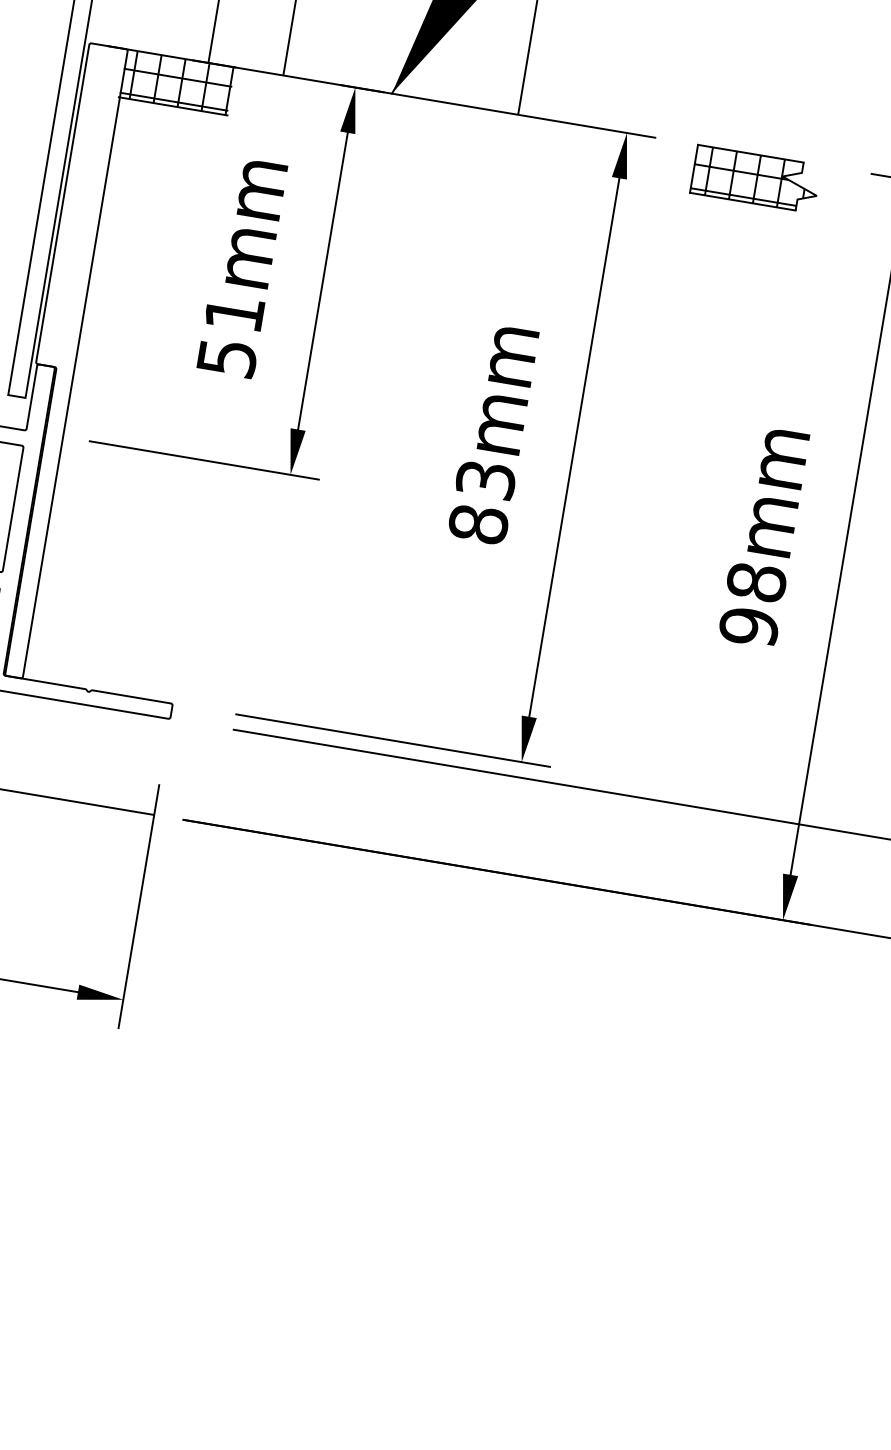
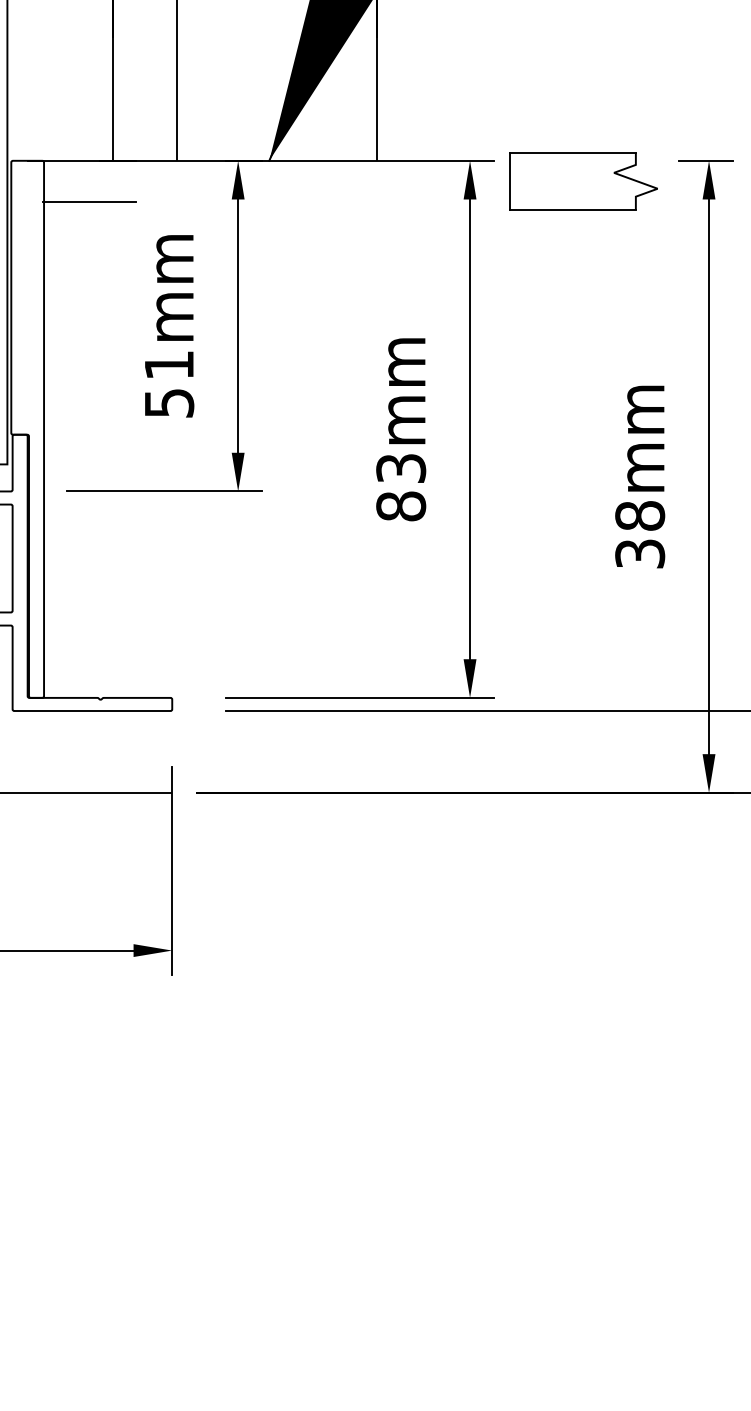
hatch: (177, 81) -> (89, 180), removed
part: (755, 179) -> (583, 181), size x1.4
text: (749, 627) -> (640, 554), 98mm -> 38mm

